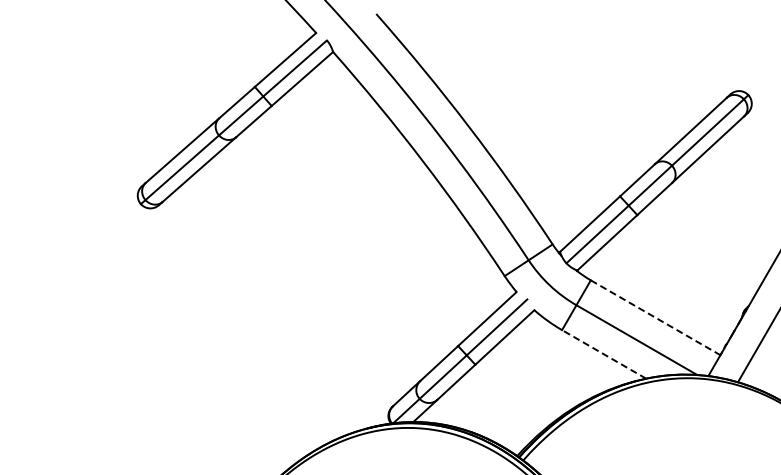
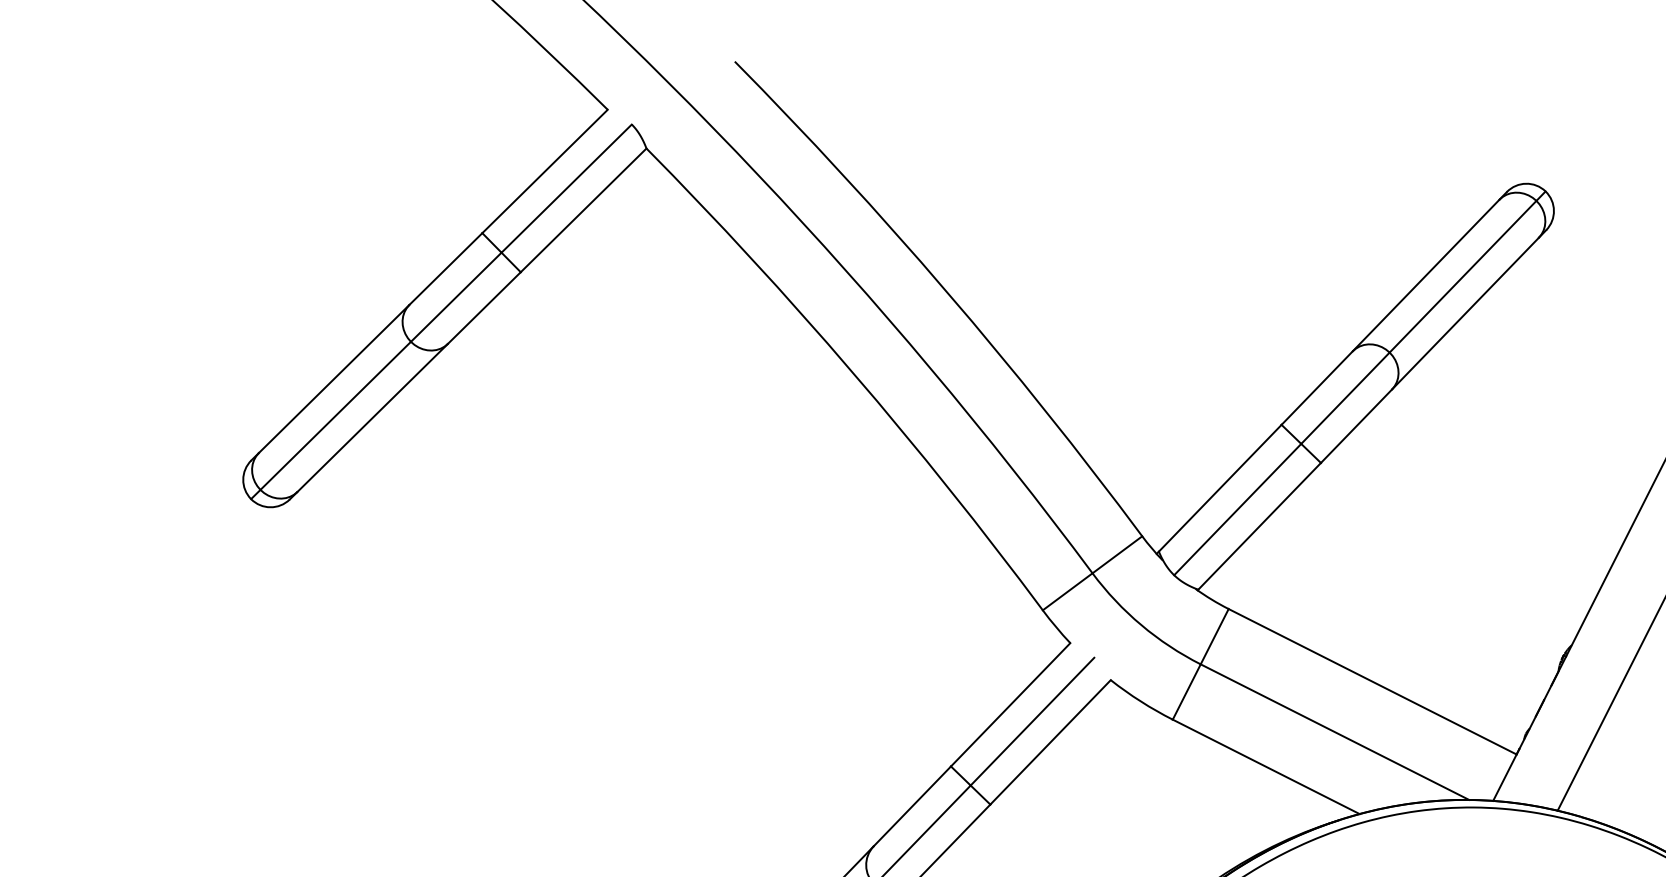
line: (655, 317) -> (1372, 681), dashed -> solid
line: (604, 354) -> (1267, 766), dashed -> solid

